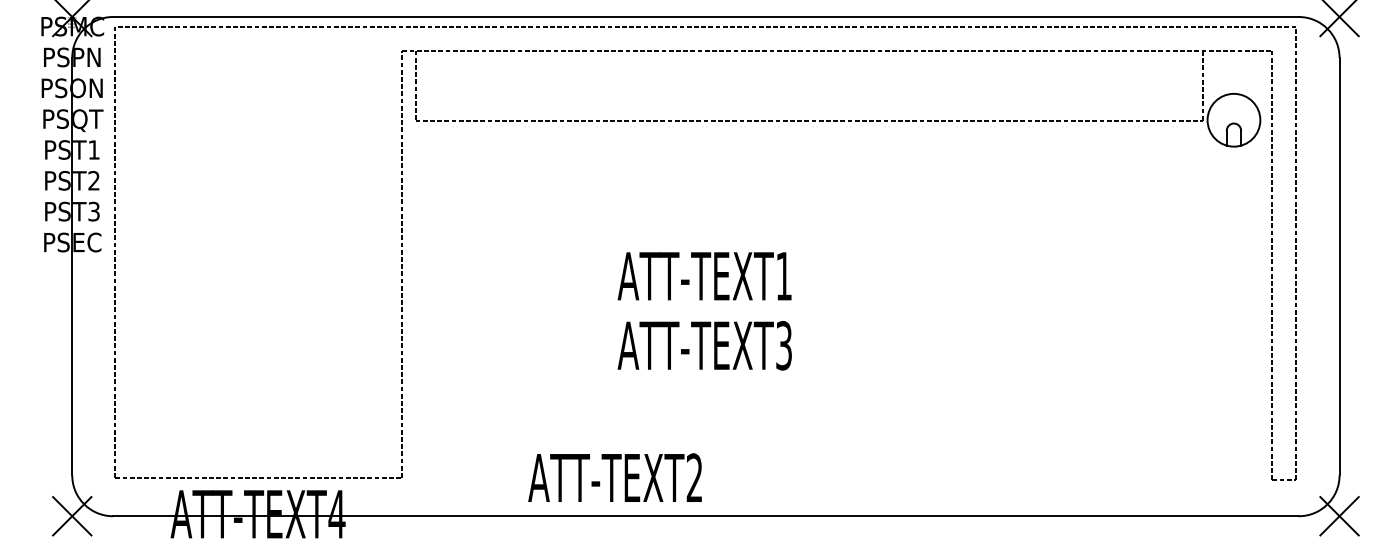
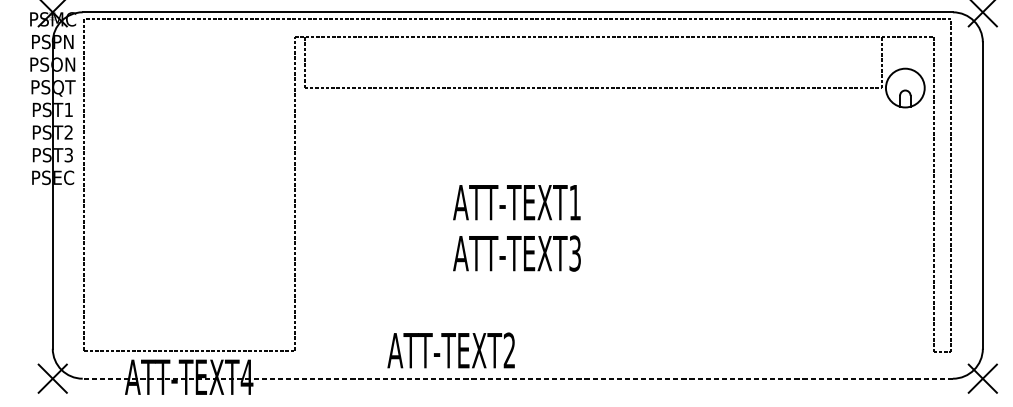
line: (705, 516) -> (517, 378), solid -> dashed

